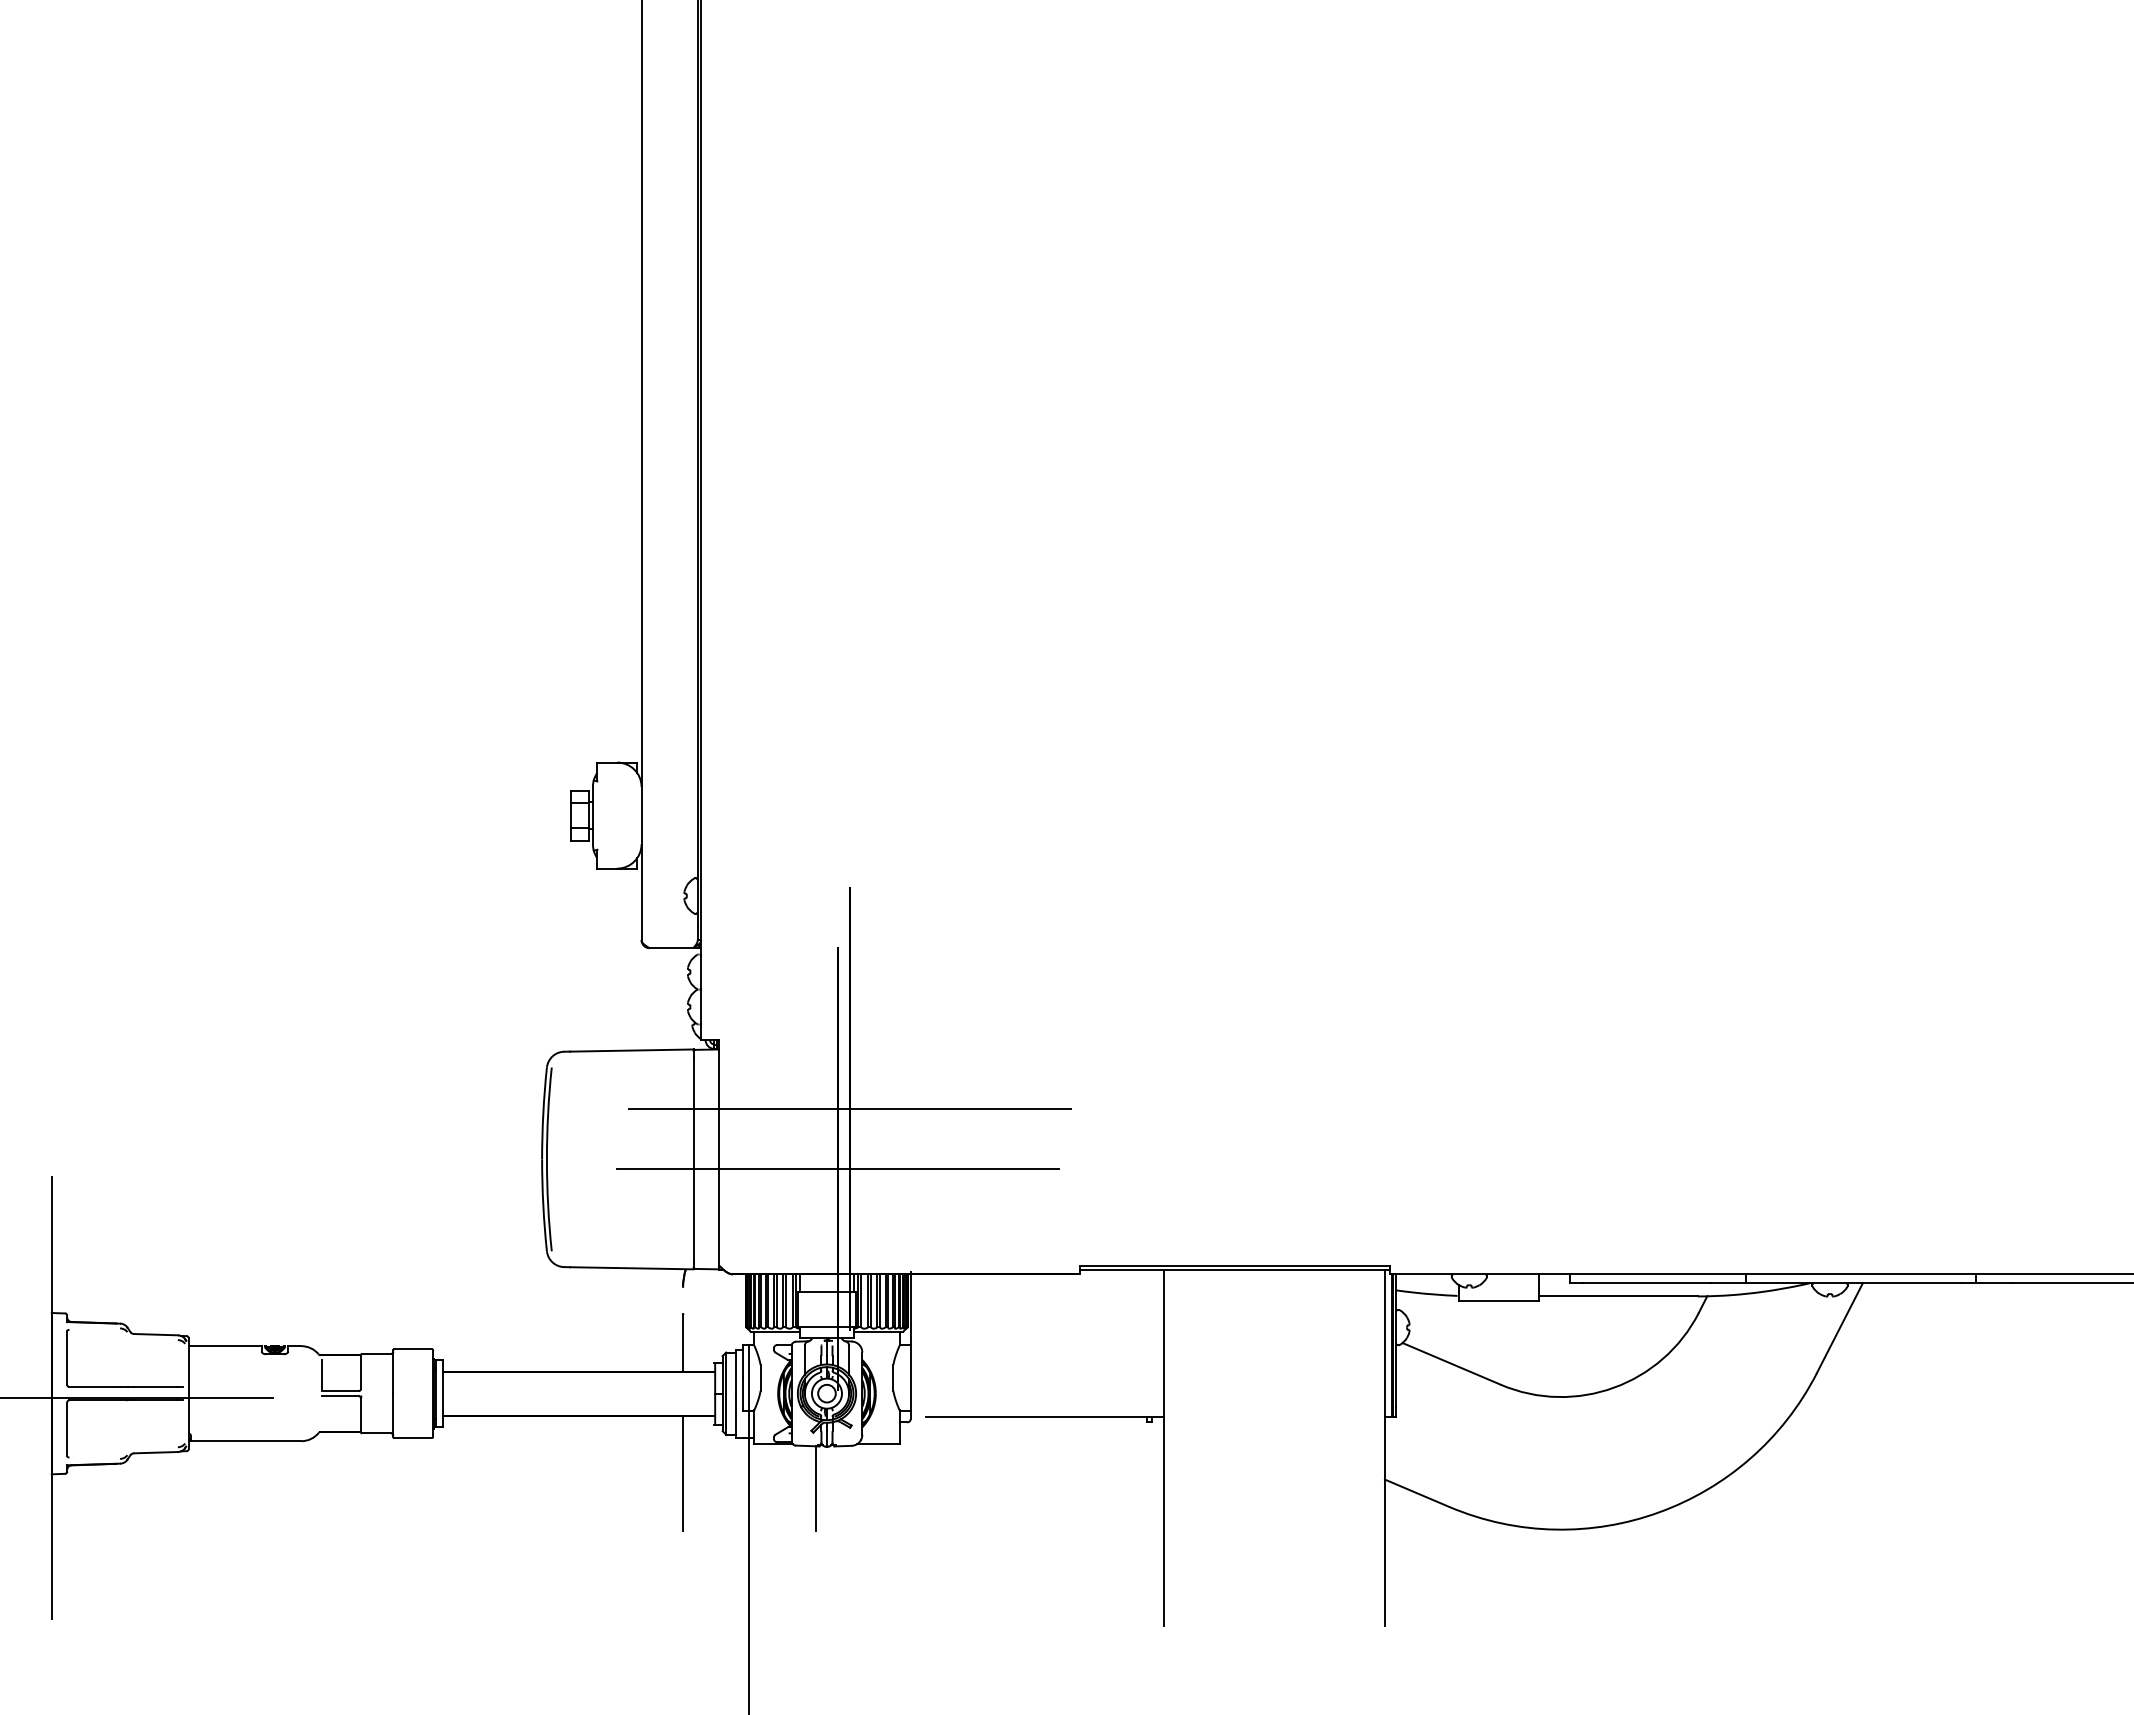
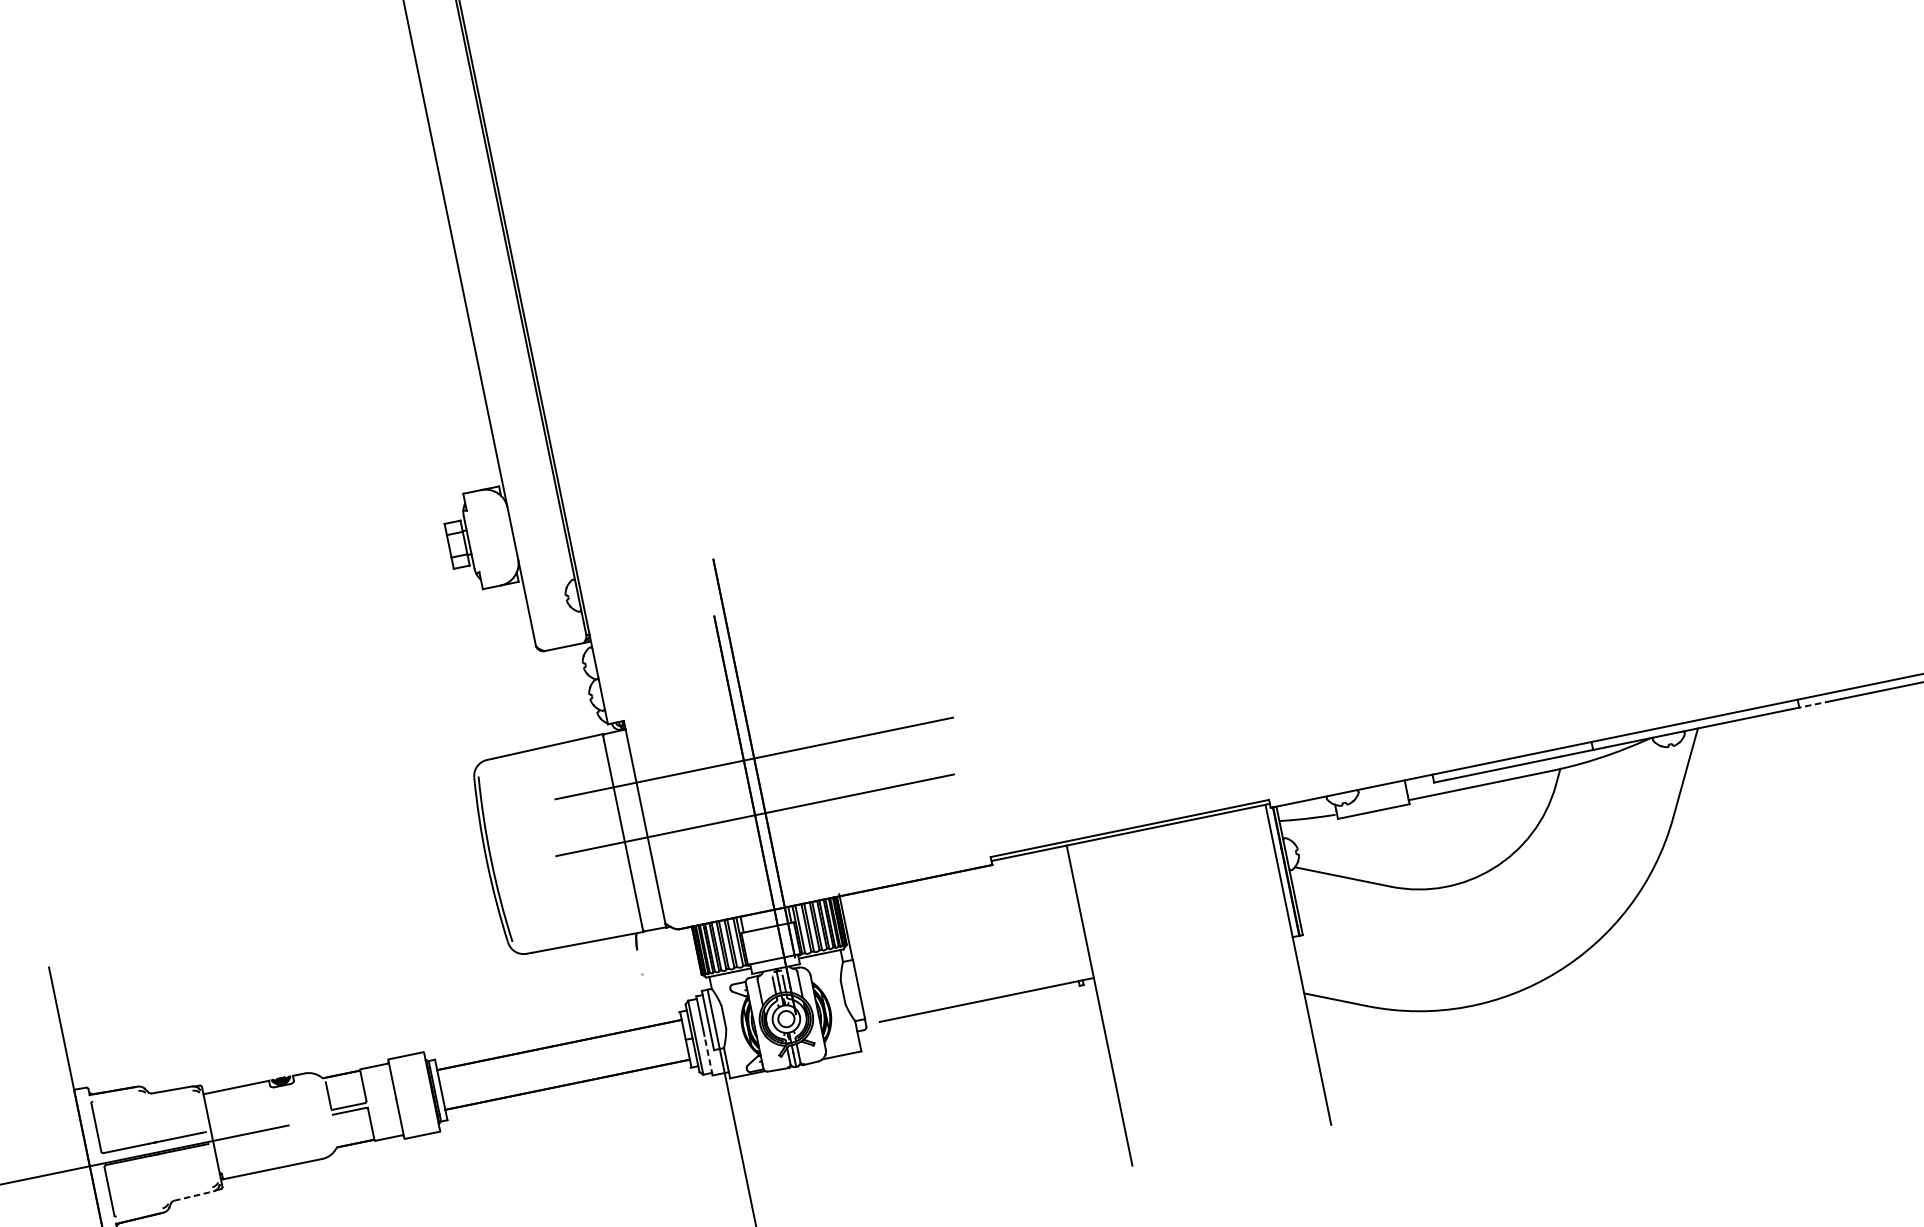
line: (1993, 1283) -> (1815, 704), solid -> dashed
line: (683, 1342) -> (647, 999), removed
line: (735, 1415) -> (708, 1055), solid -> dashed
line: (156, 1452) -> (194, 1195), solid -> dashed
line: (683, 1472) -> (671, 1116), removed
line: (815, 1488) -> (793, 1106), removed

